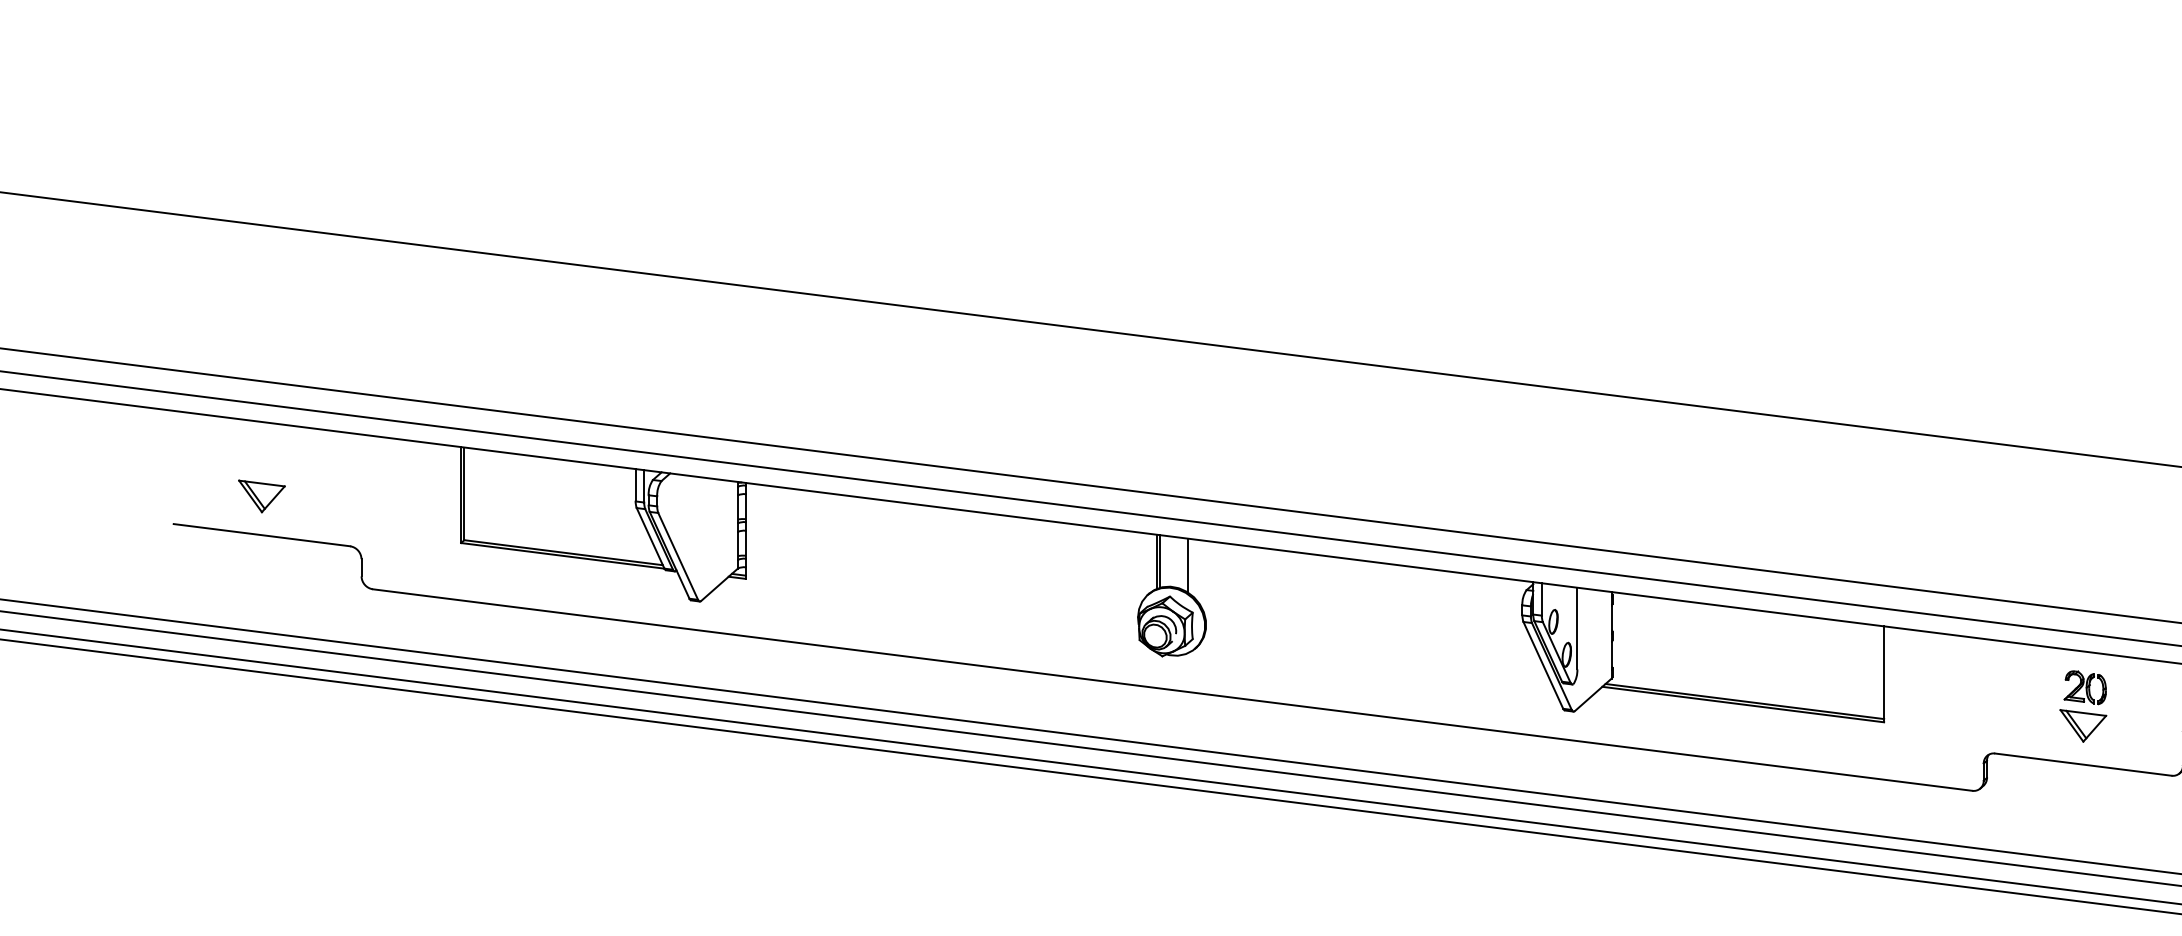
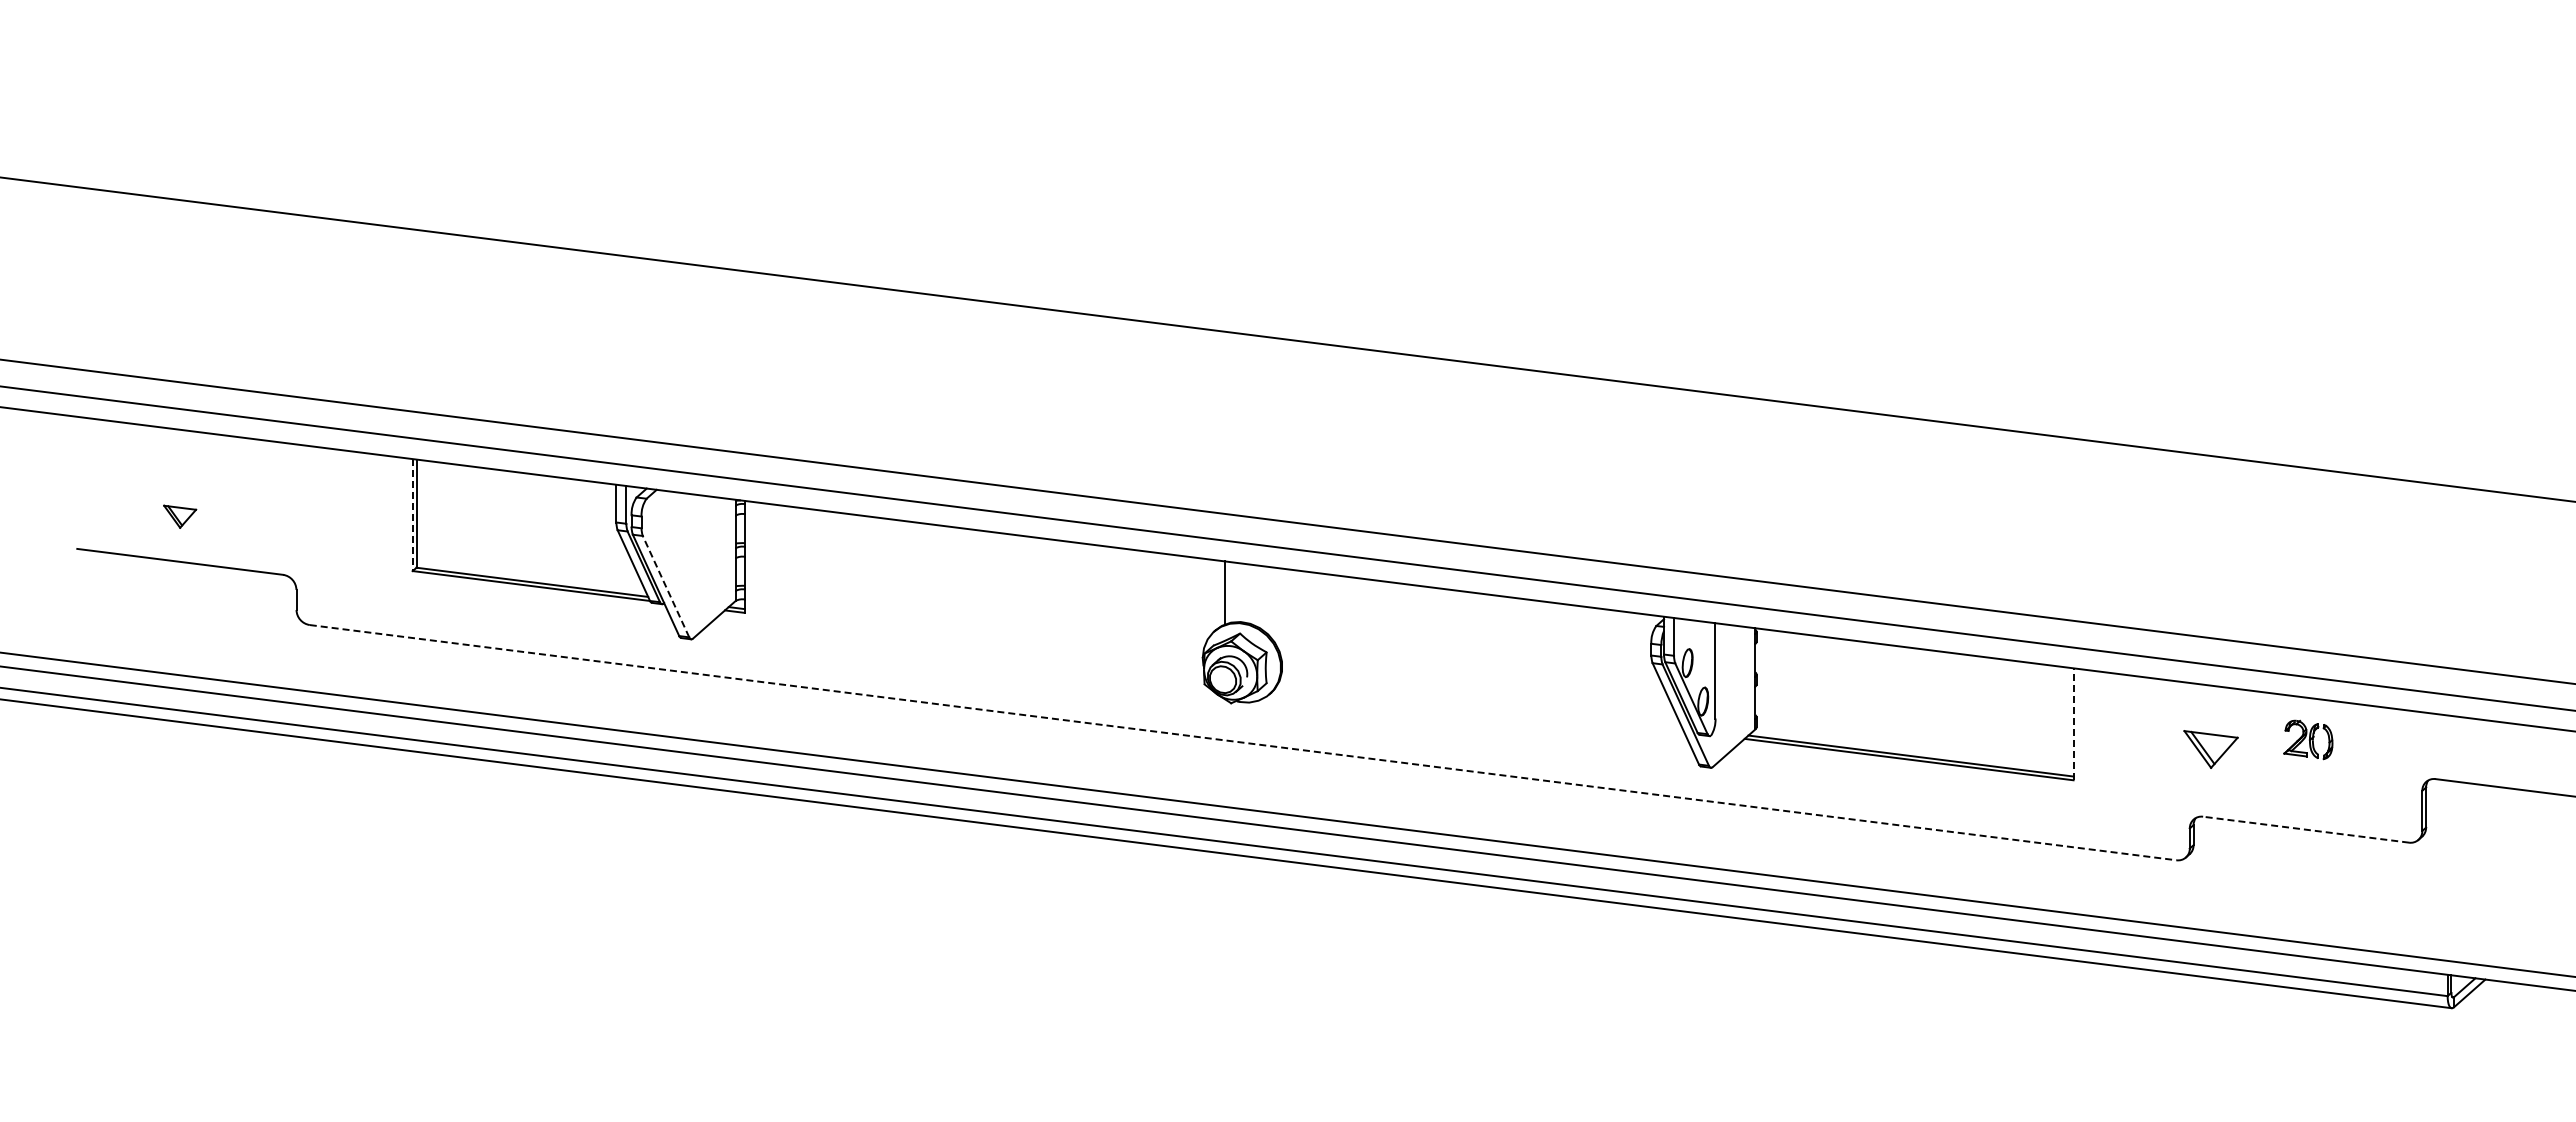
line: (460, 495) -> (412, 515), solid -> dashed
part: (261, 496) -> (179, 516), size x0.6
line: (678, 556) -> (666, 586), solid -> dashed
line: (1160, 561) -> (1228, 592), removed
line: (1188, 565) -> (1261, 597), removed
line: (1884, 674) -> (2073, 724), solid -> dashed
line: (1172, 689) -> (1243, 742), solid -> dashed
part: (2082, 725) -> (2210, 749), moved
line: (2083, 764) -> (2306, 829), solid -> dashed

